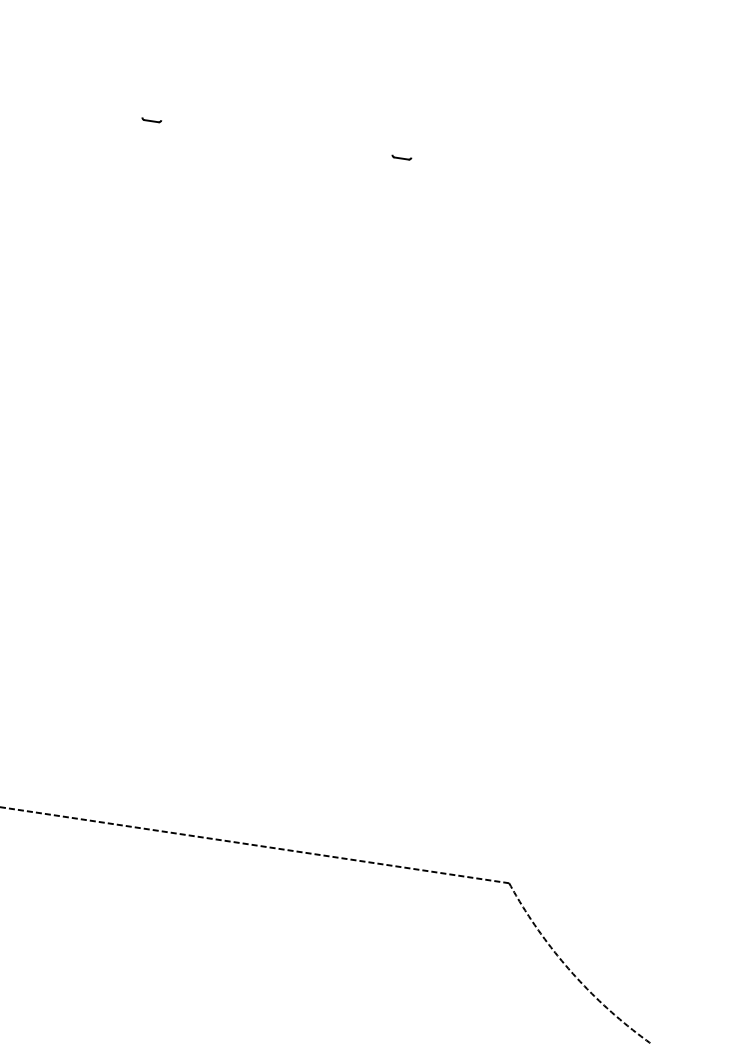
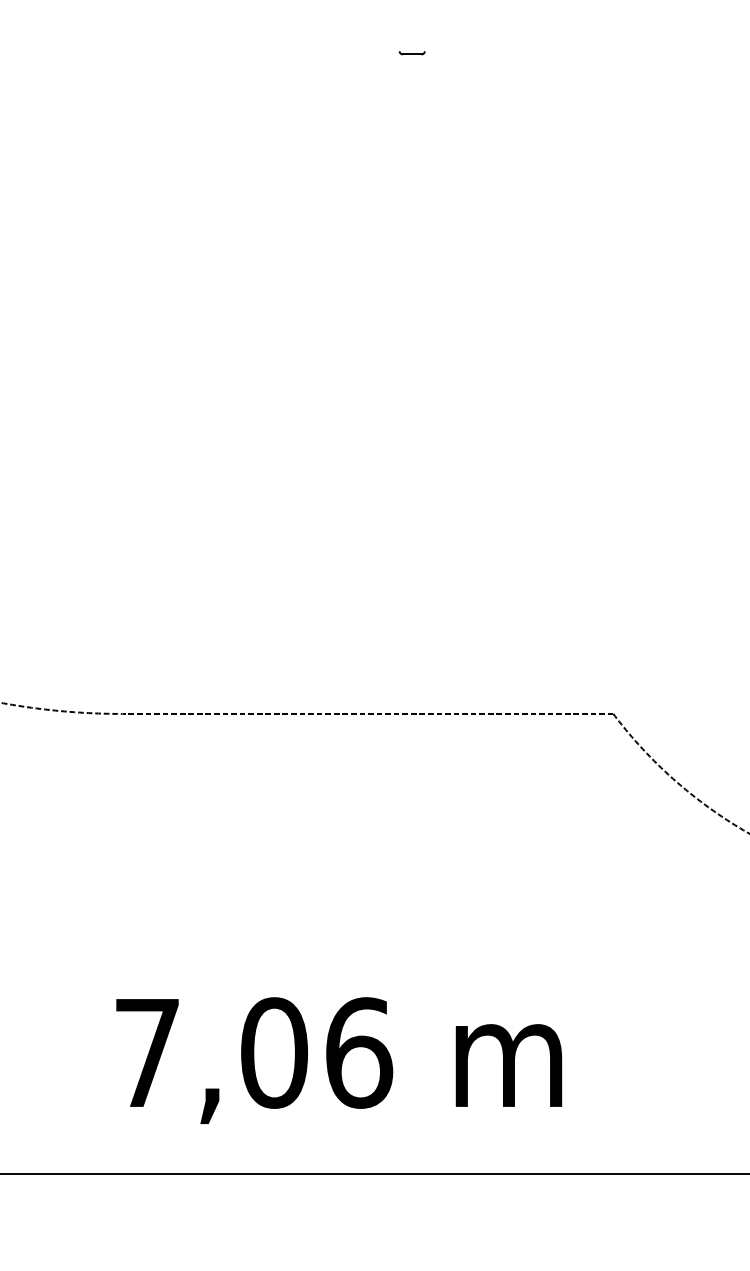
part: (151, 119) -> (173, 52), removed
part: (402, 156) -> (412, 52), size x1.4

